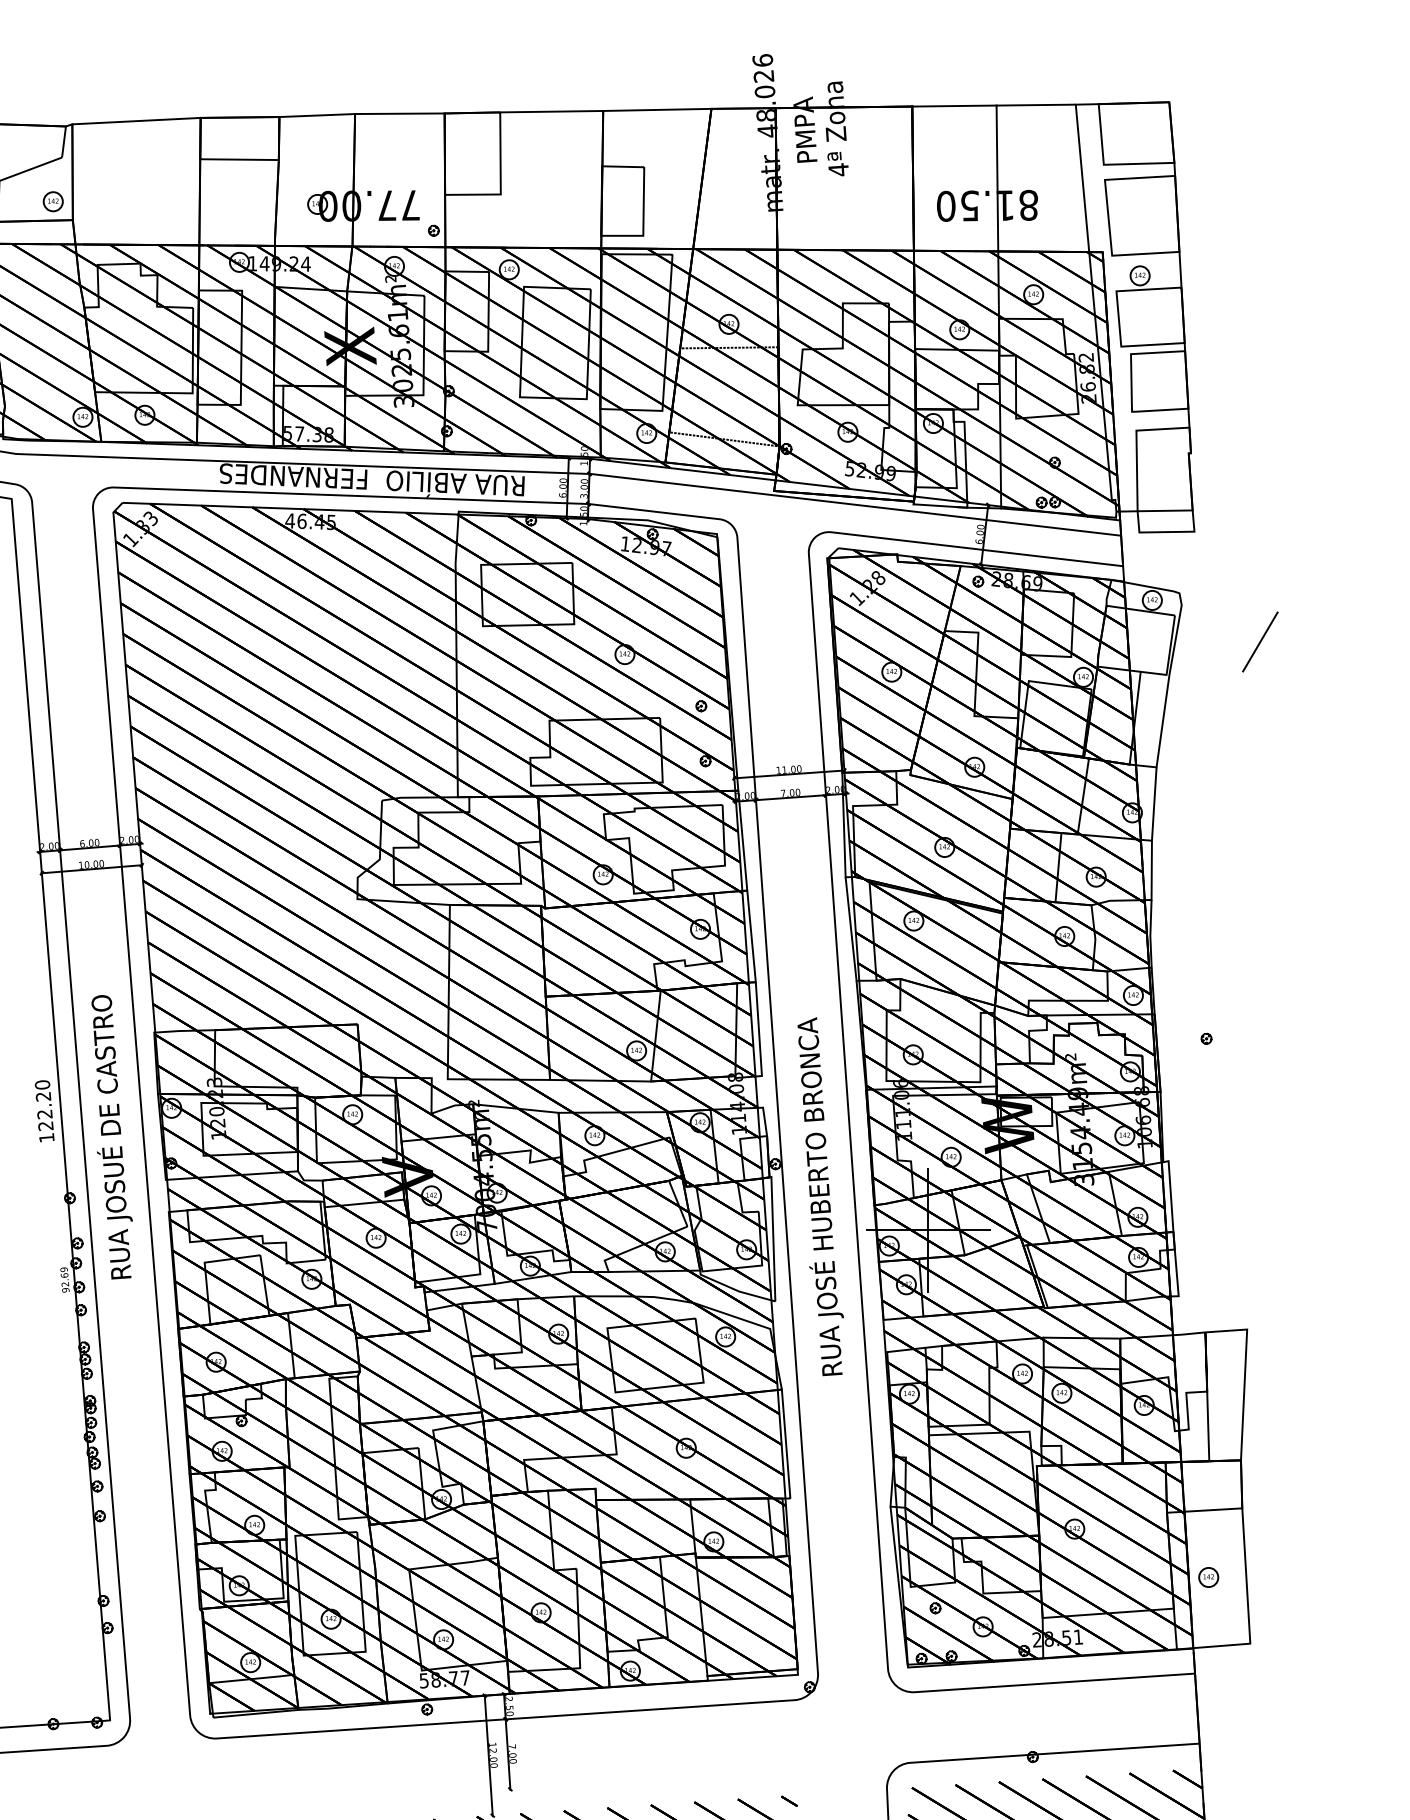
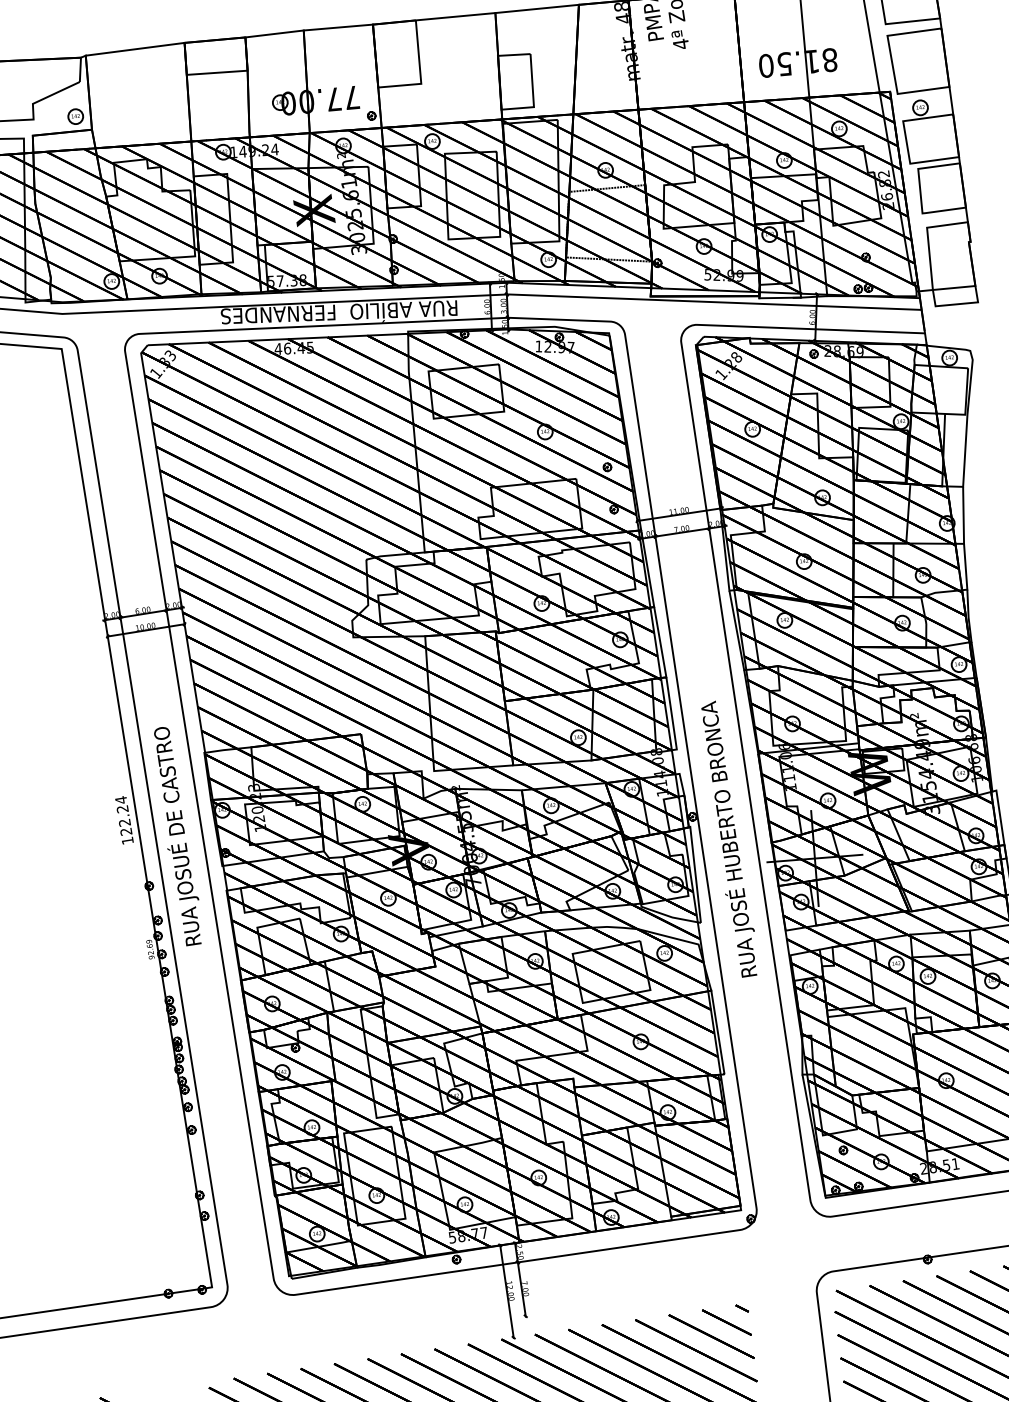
text: (42, 1084) -> (121, 799), 122.20 -> 122.24

